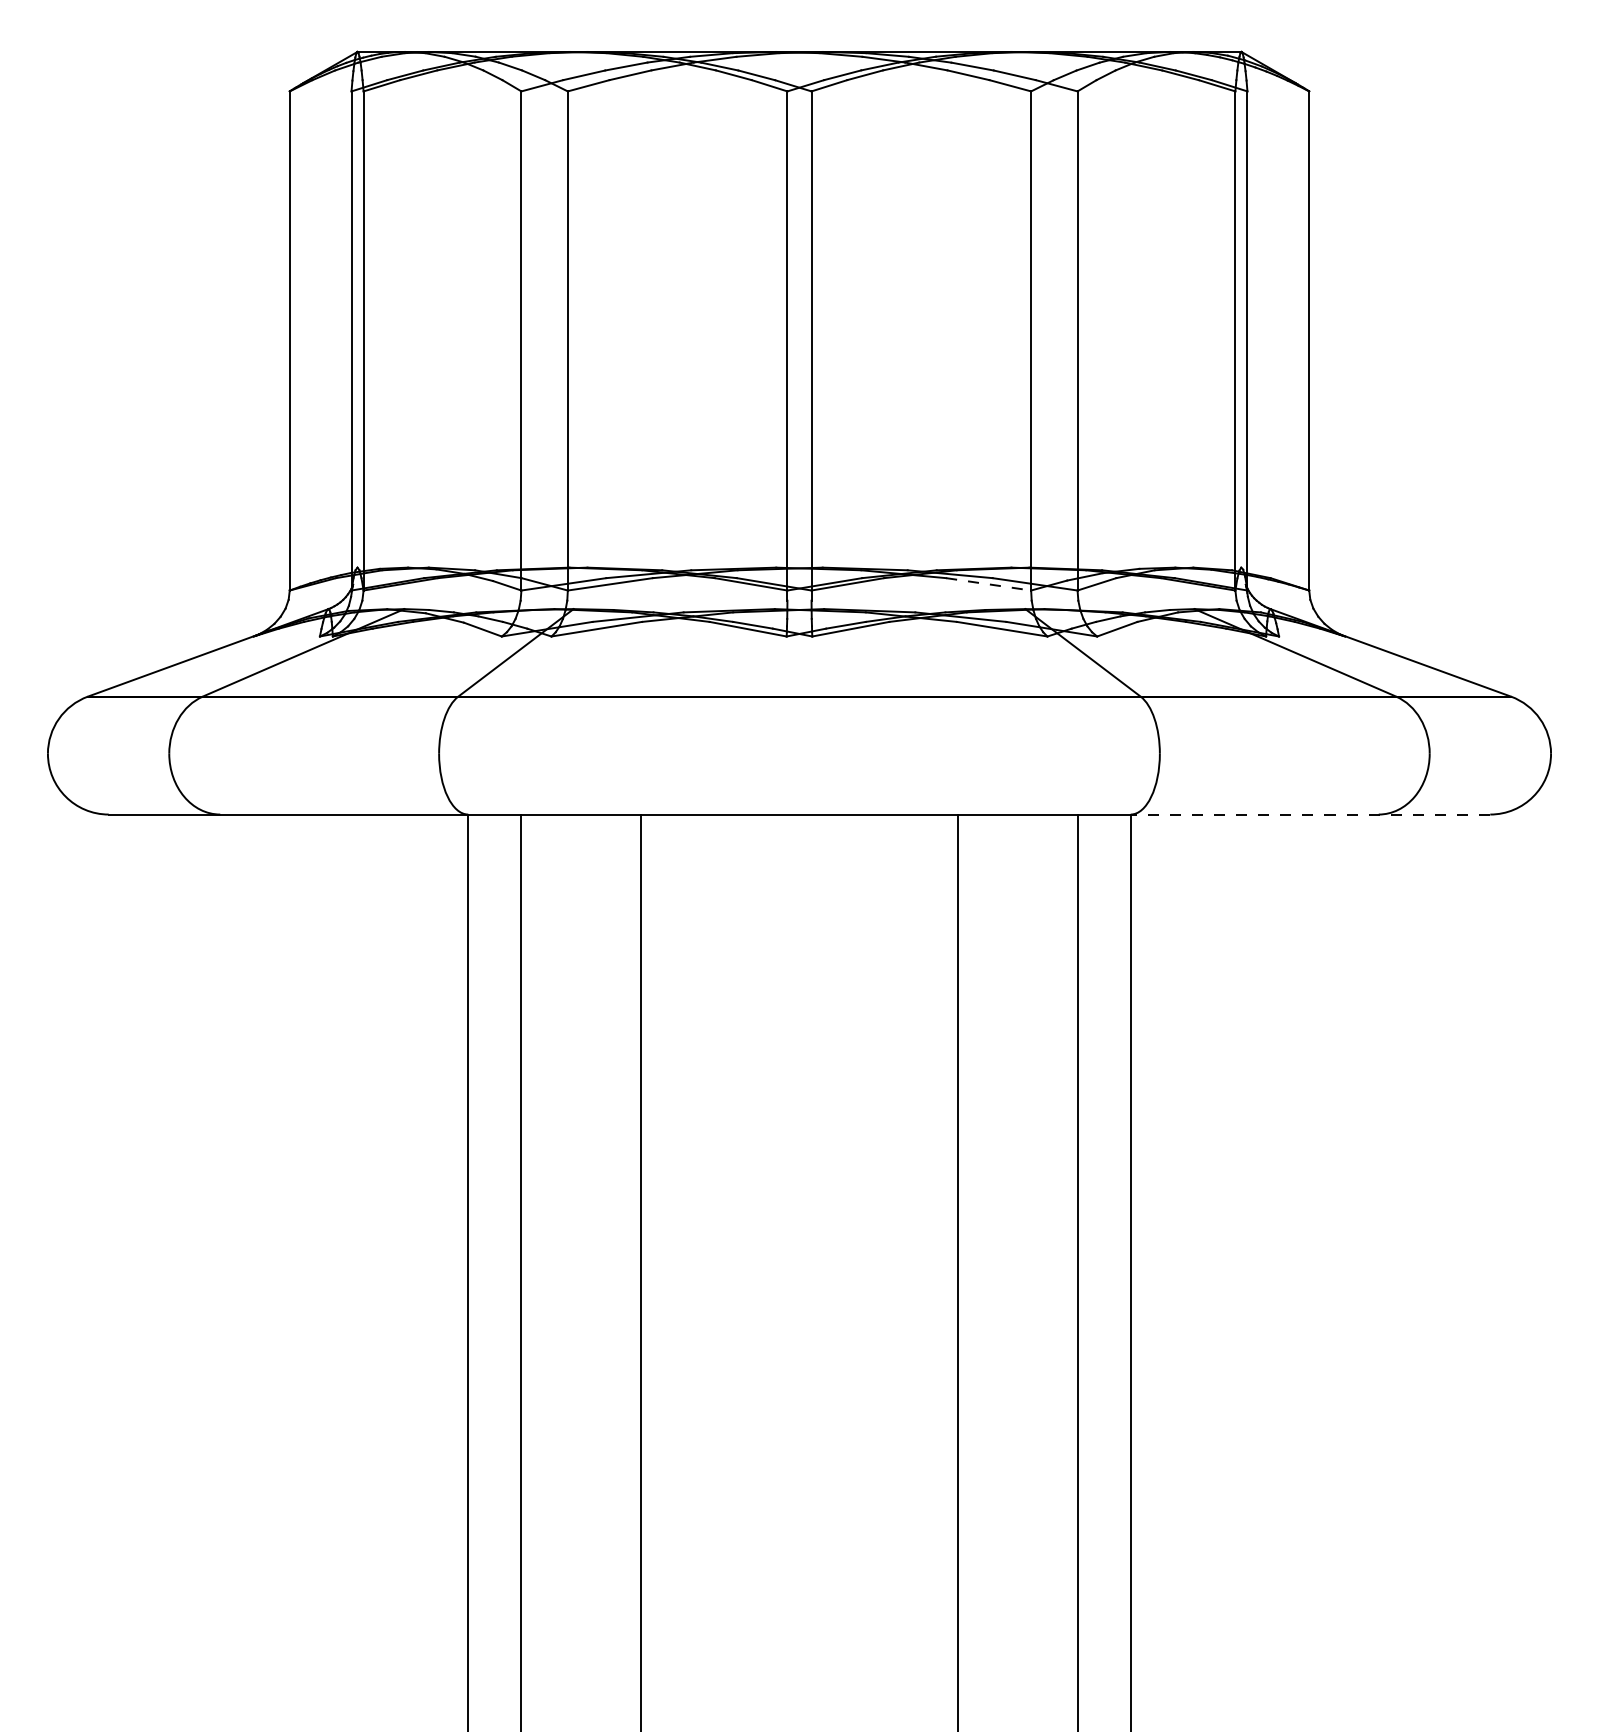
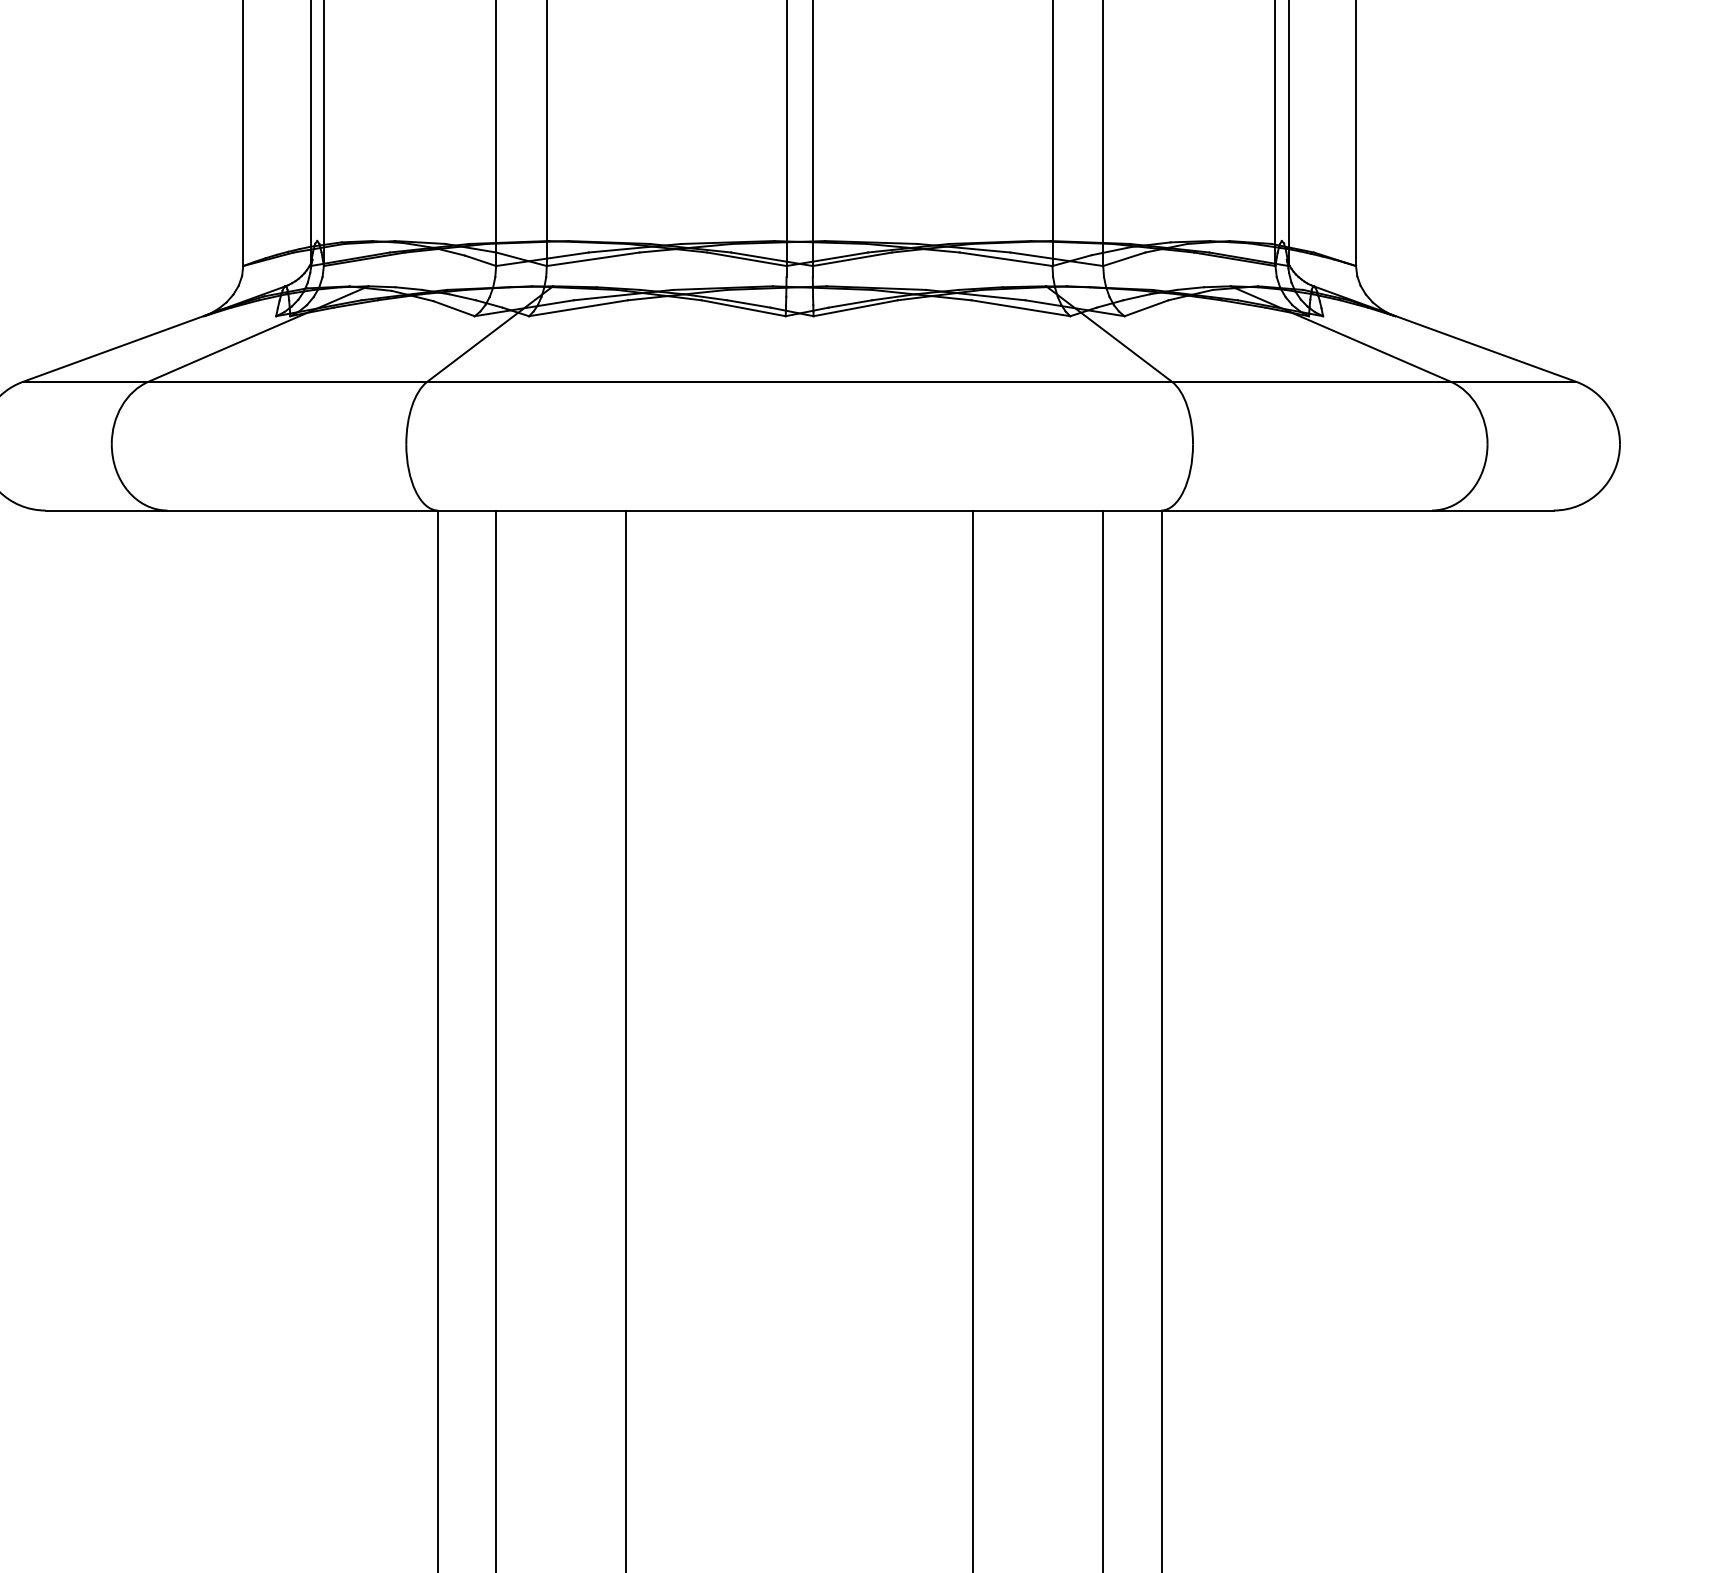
line: (988, 584) -> (1005, 259), dashed -> solid
line: (1310, 814) -> (1357, 510), dashed -> solid

